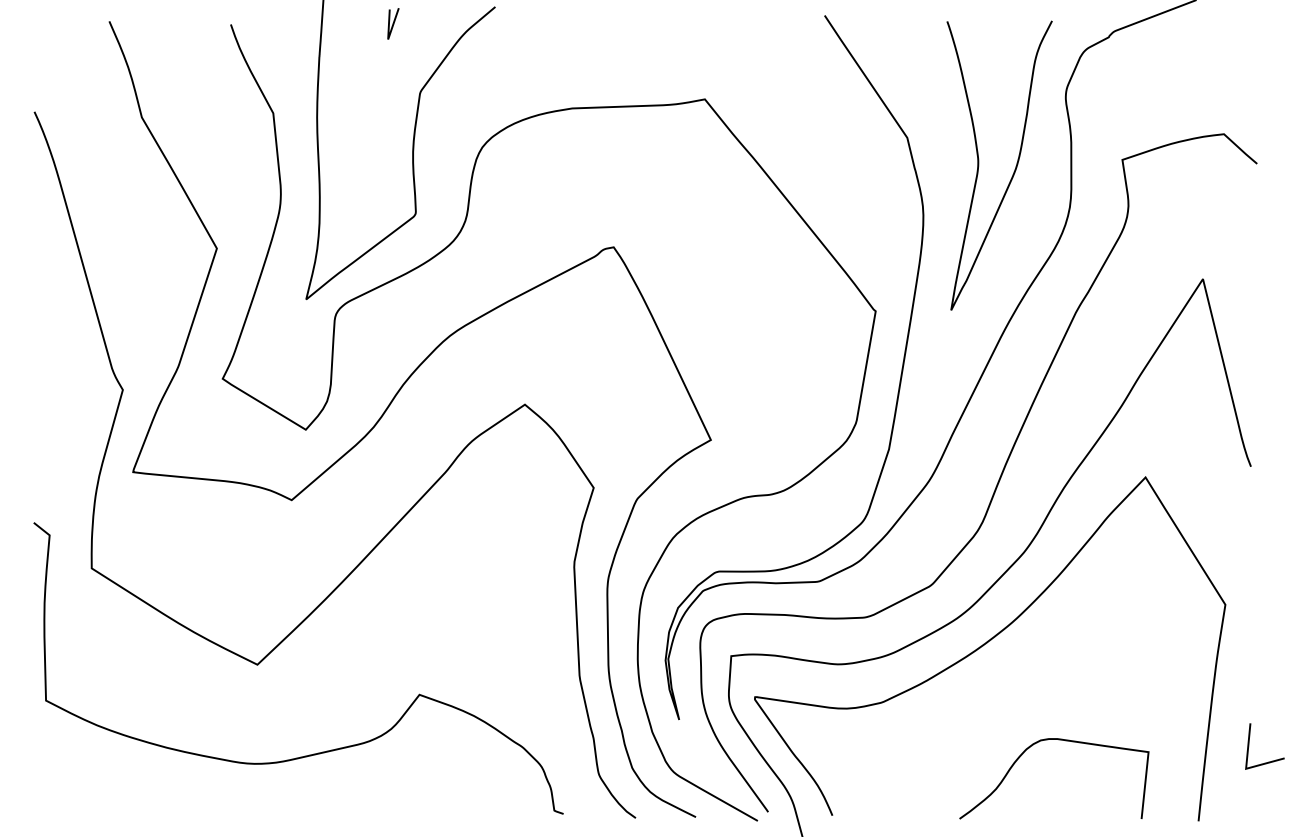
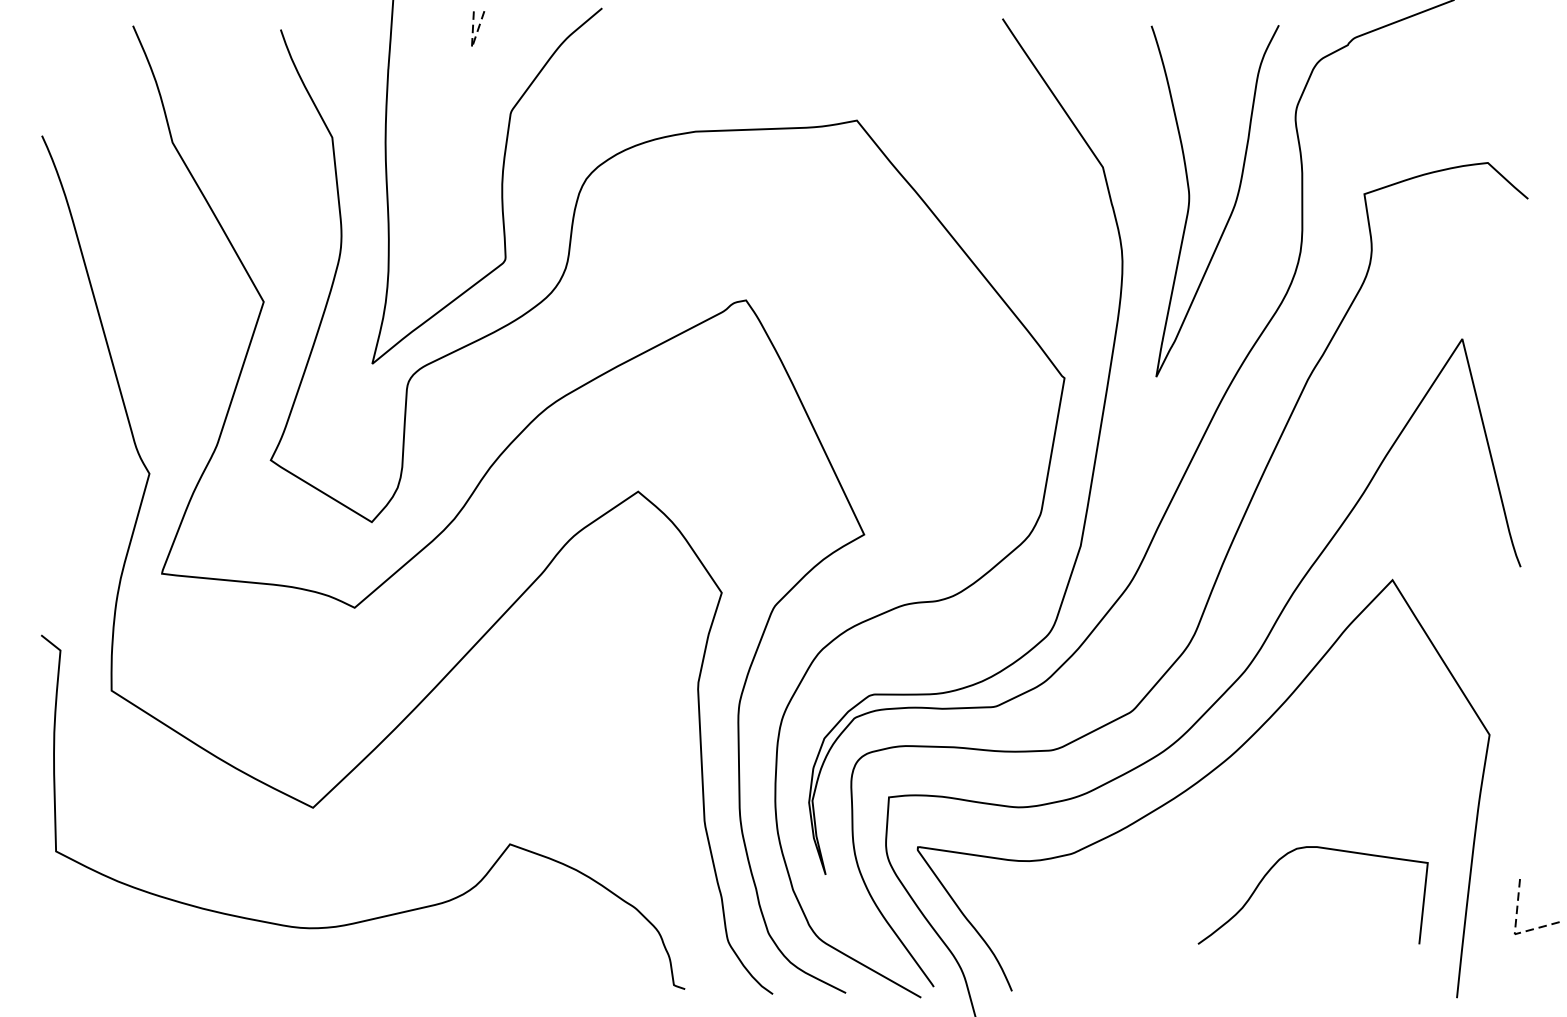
line: (388, 38) -> (472, 46), solid -> dashed
curve: (1058, 740) -> (1318, 848), moved
line: (1246, 766) -> (1515, 931), solid -> dashed

